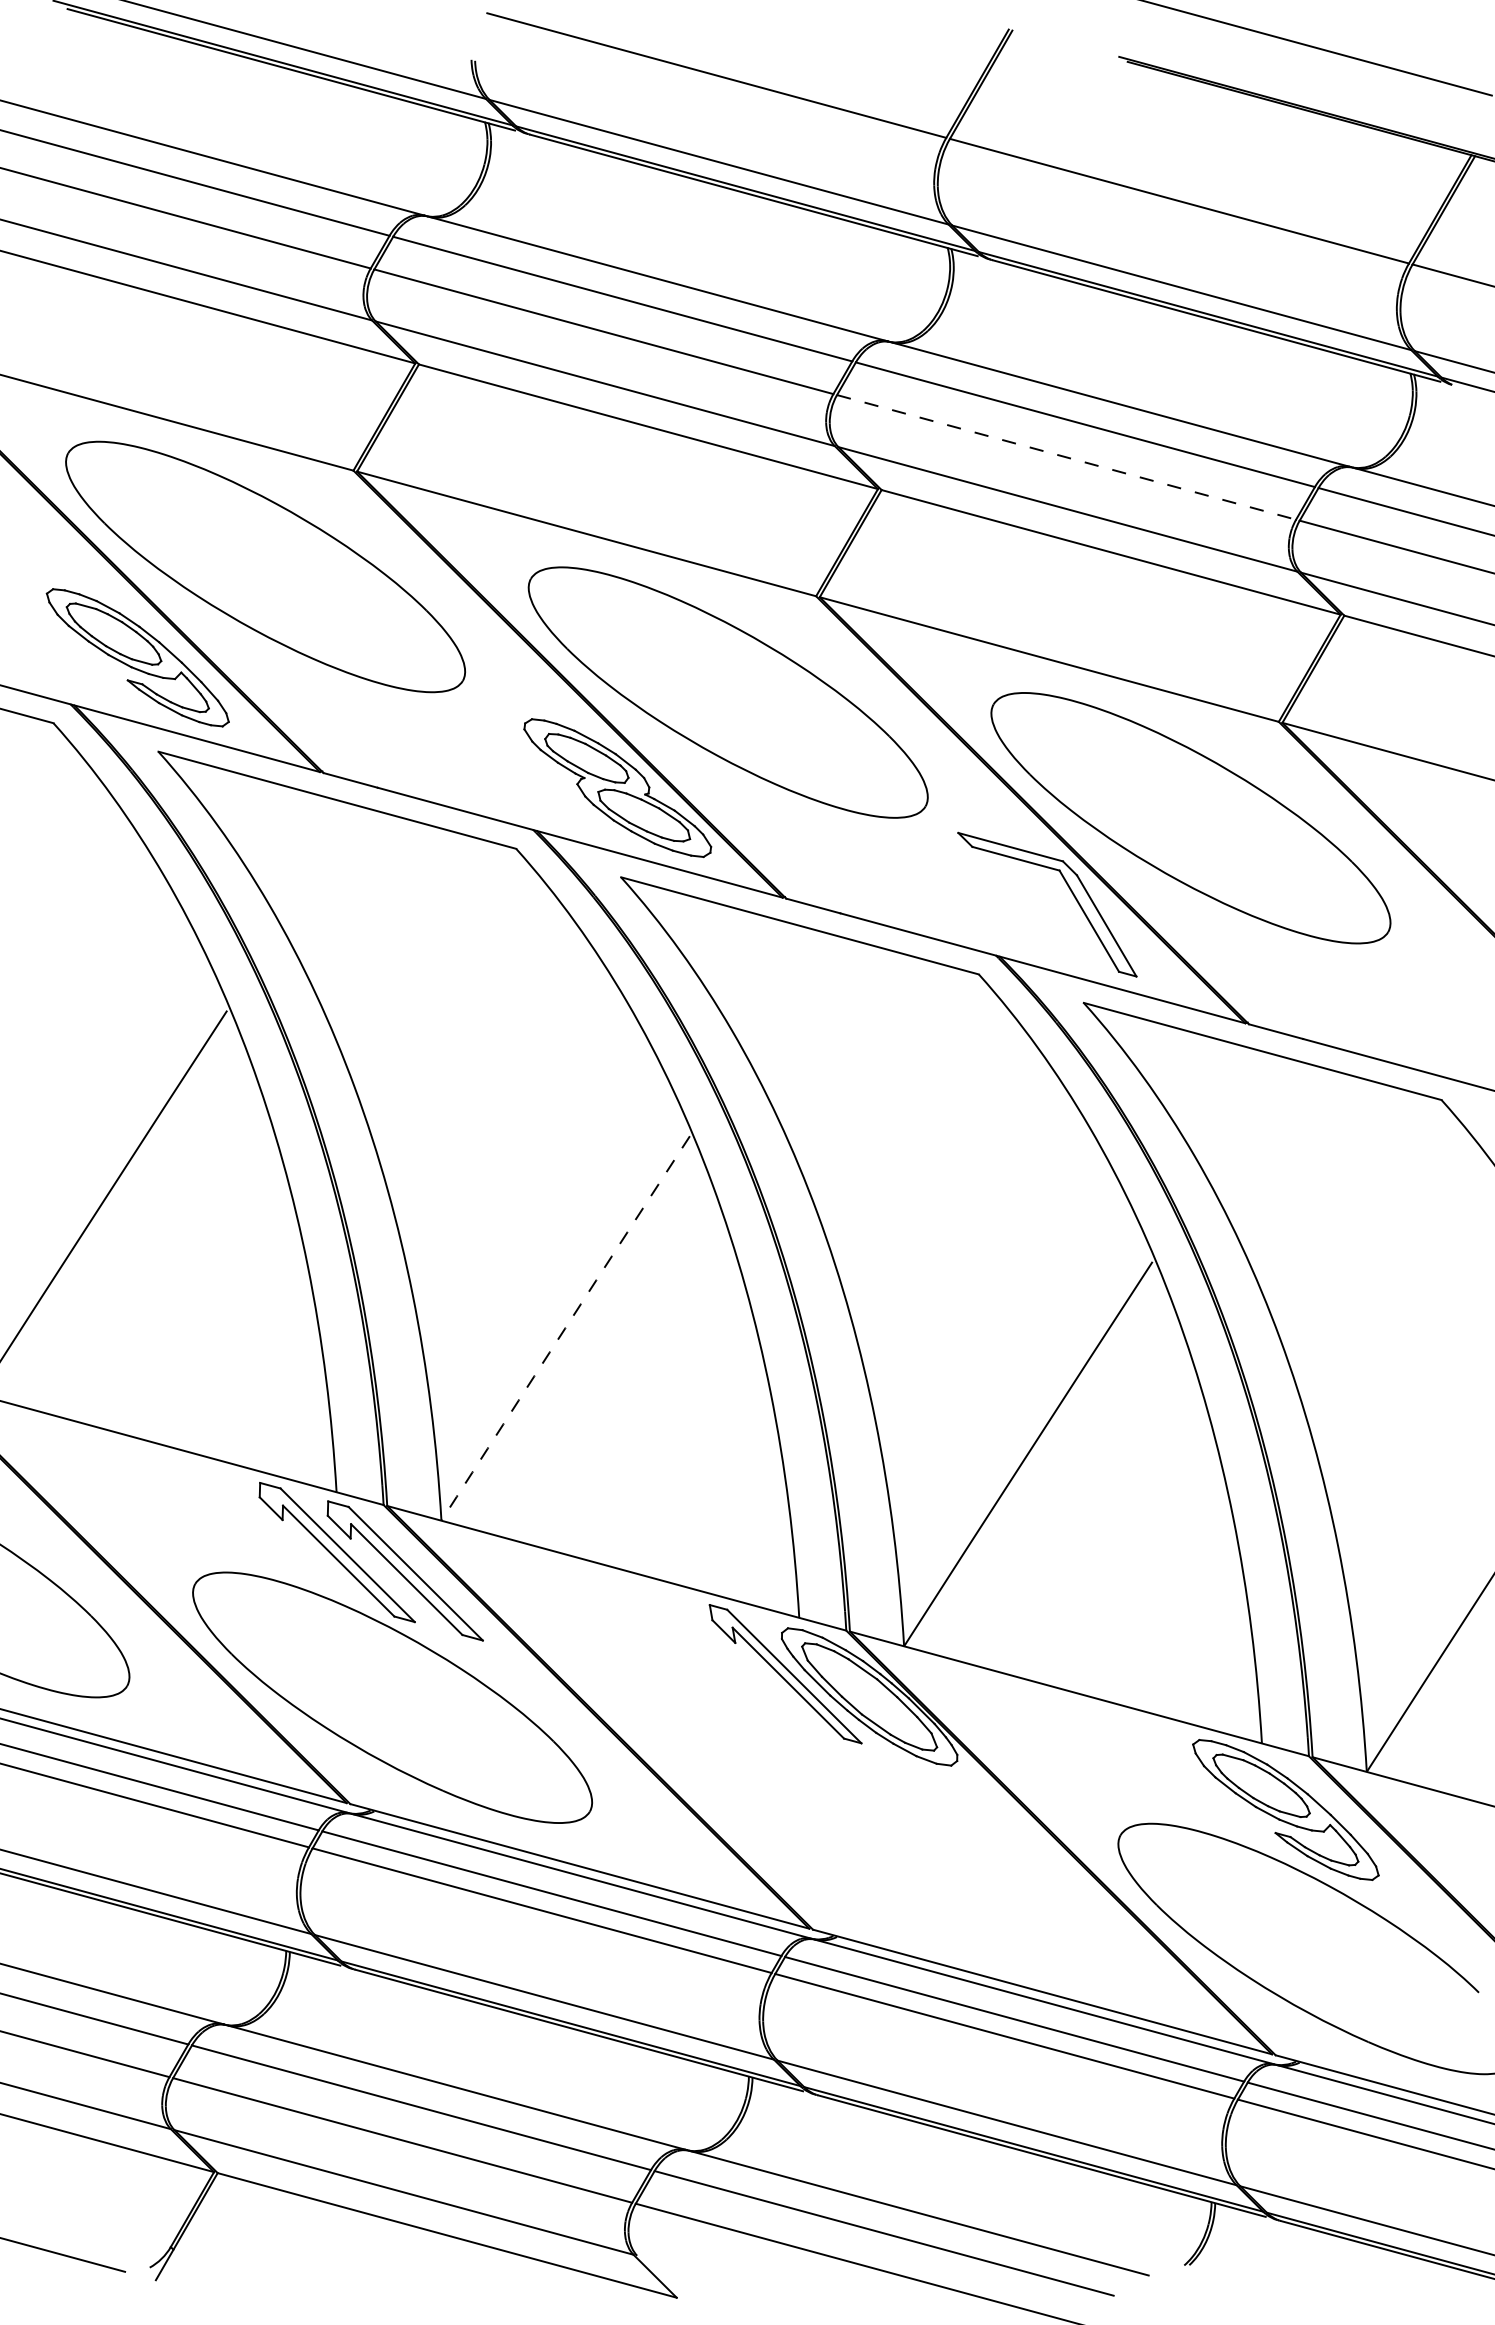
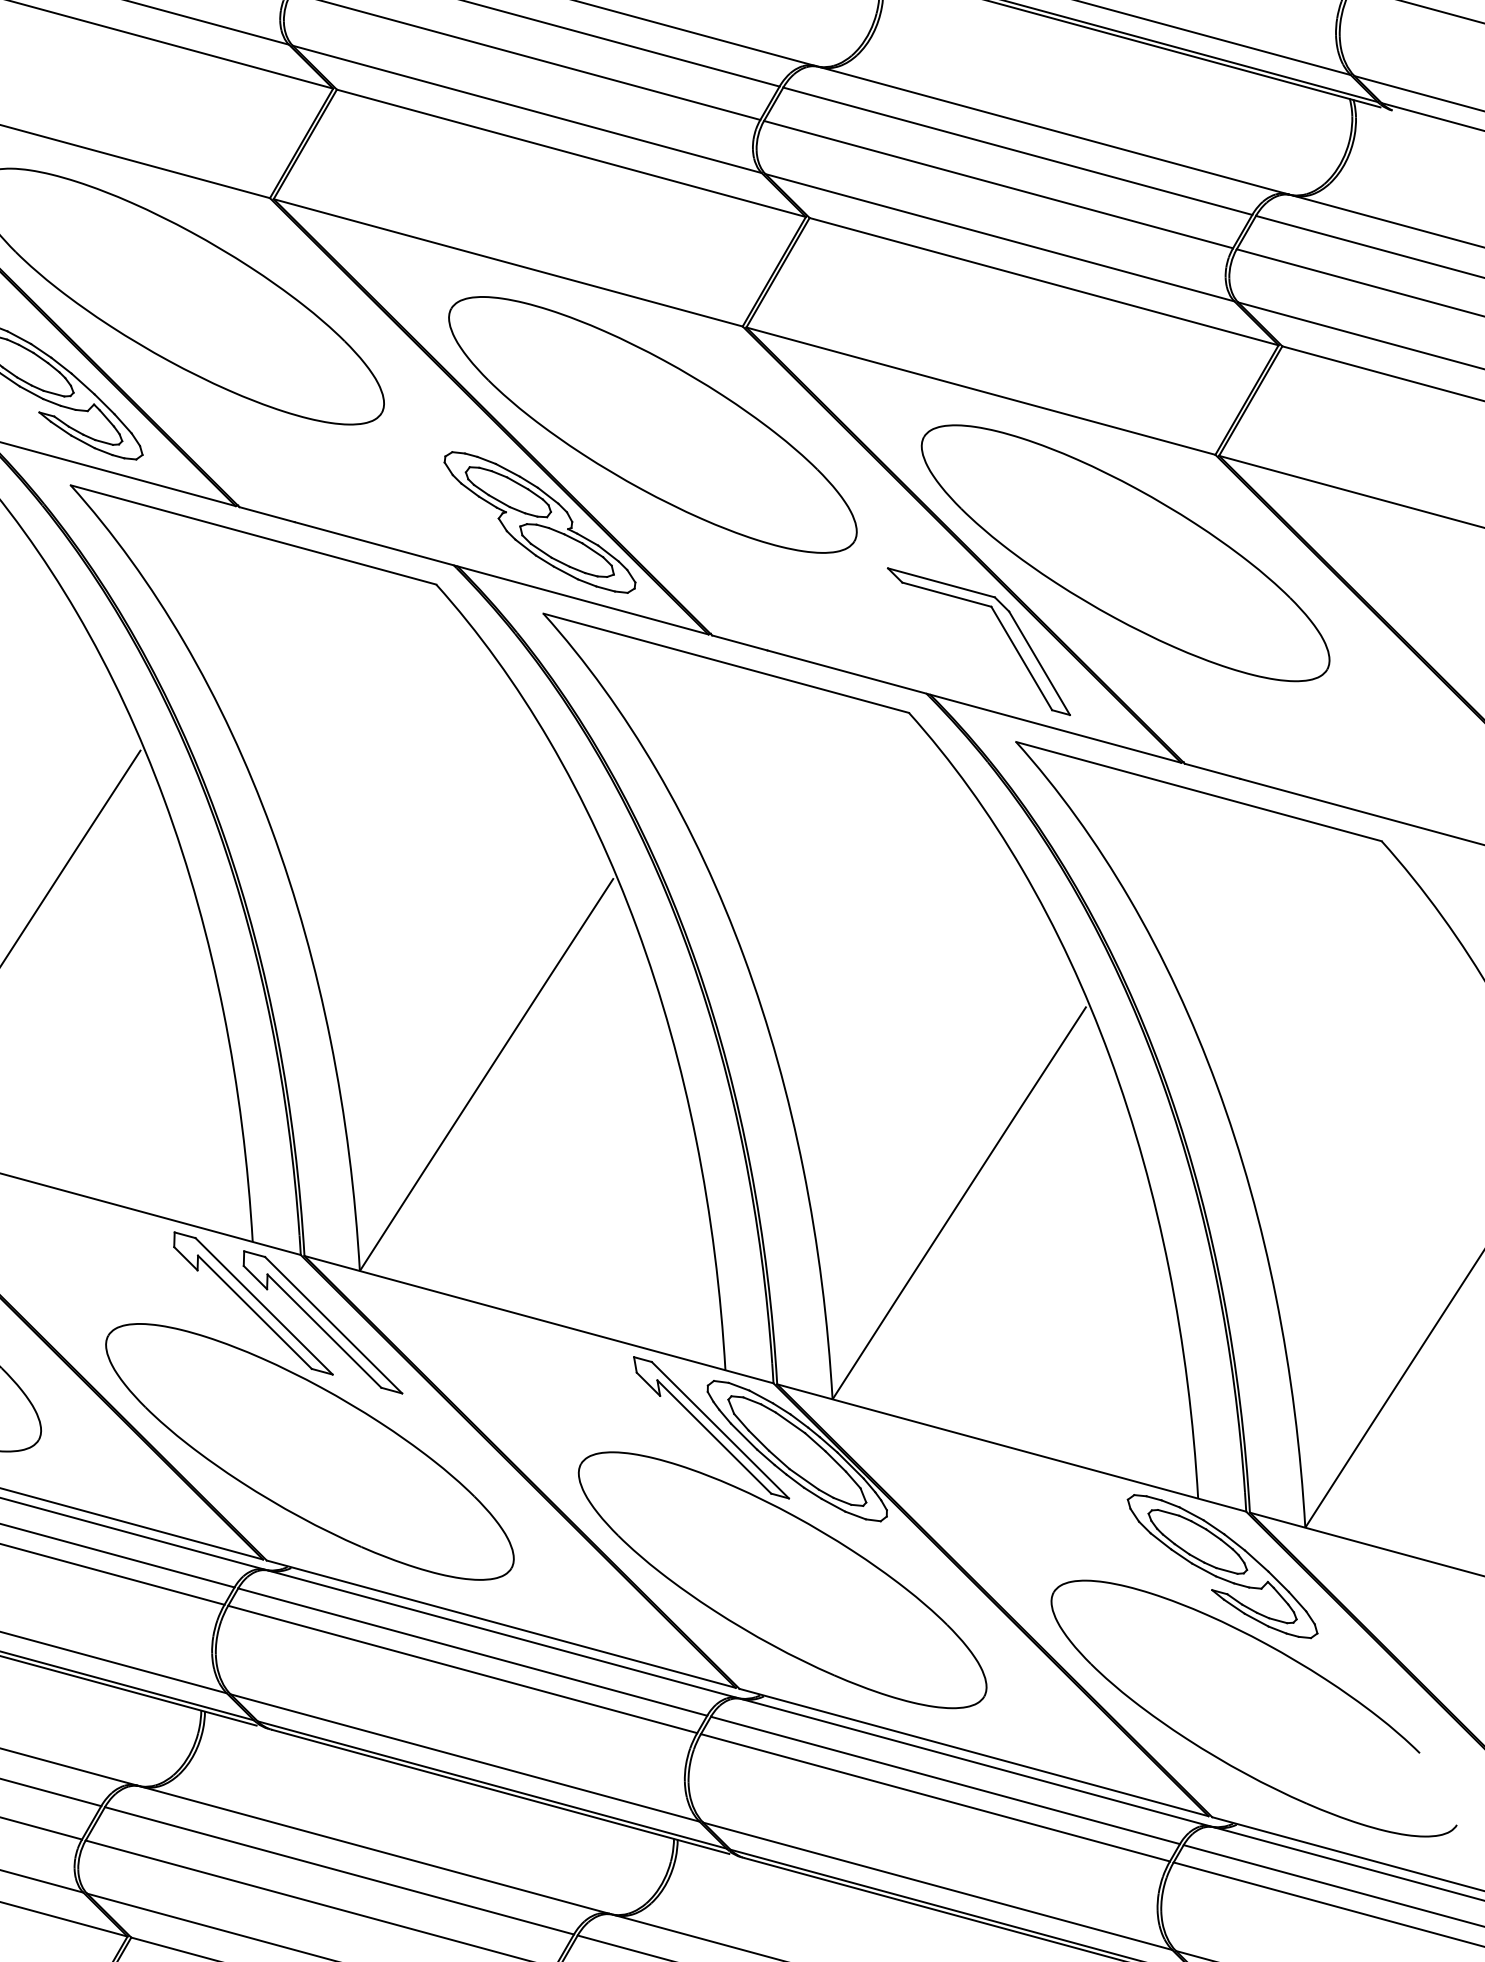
line: (1066, 457) -> (998, 184), dashed -> solid
arc: (565, 1328) -> (486, 1074), dashed -> solid
part: (854, 1823) -> (781, 1580), added

